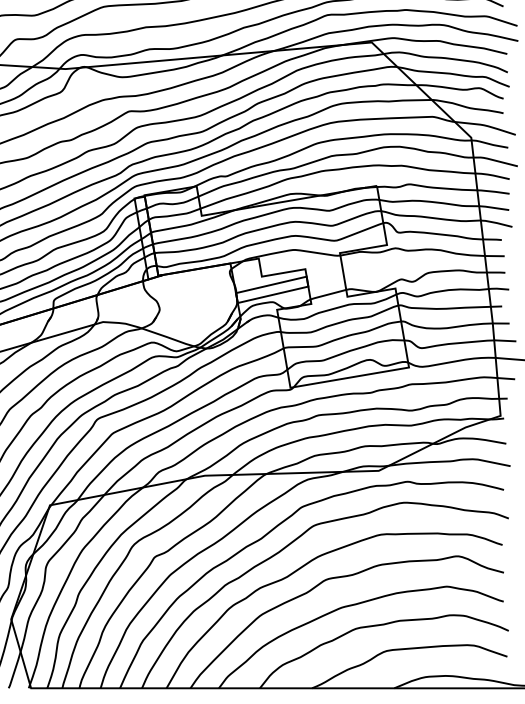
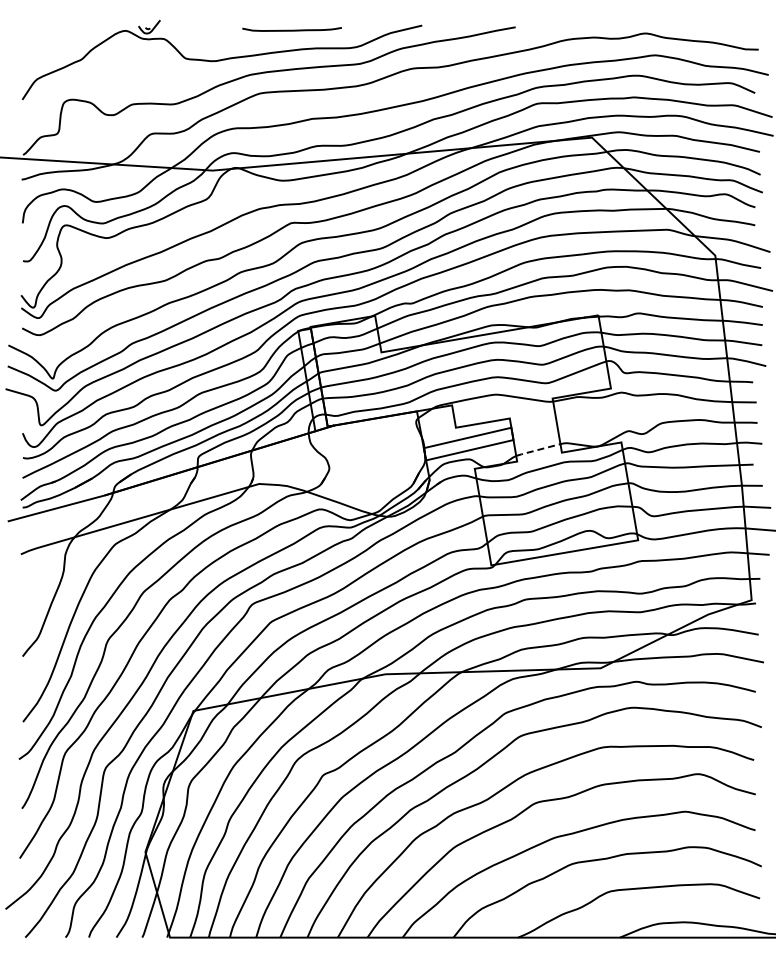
line: (327, 295) -> (537, 450), solid -> dashed

